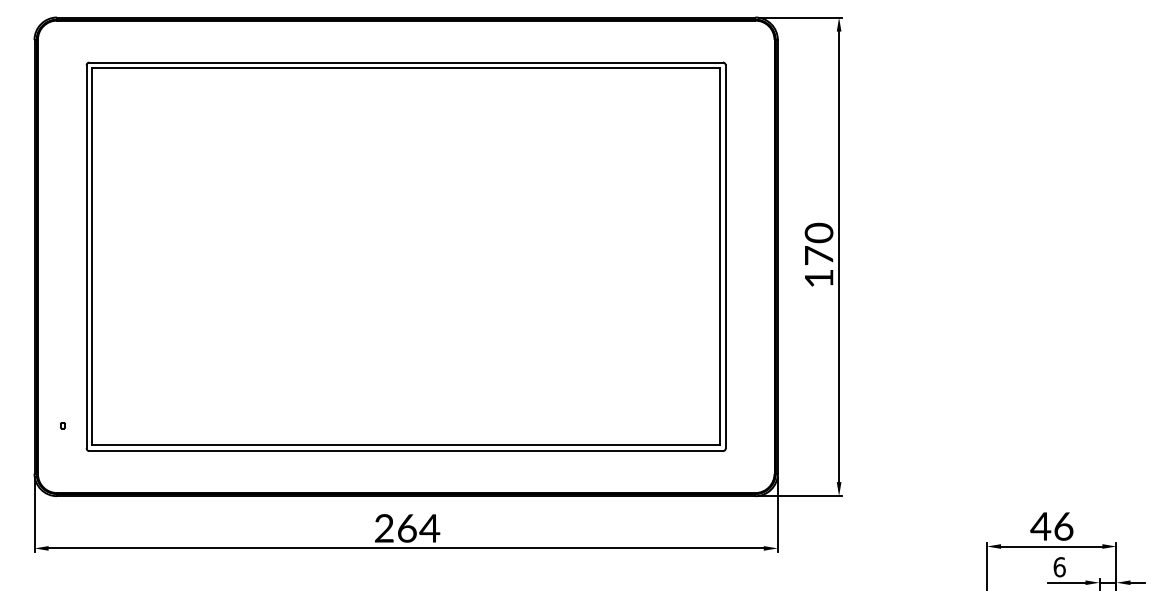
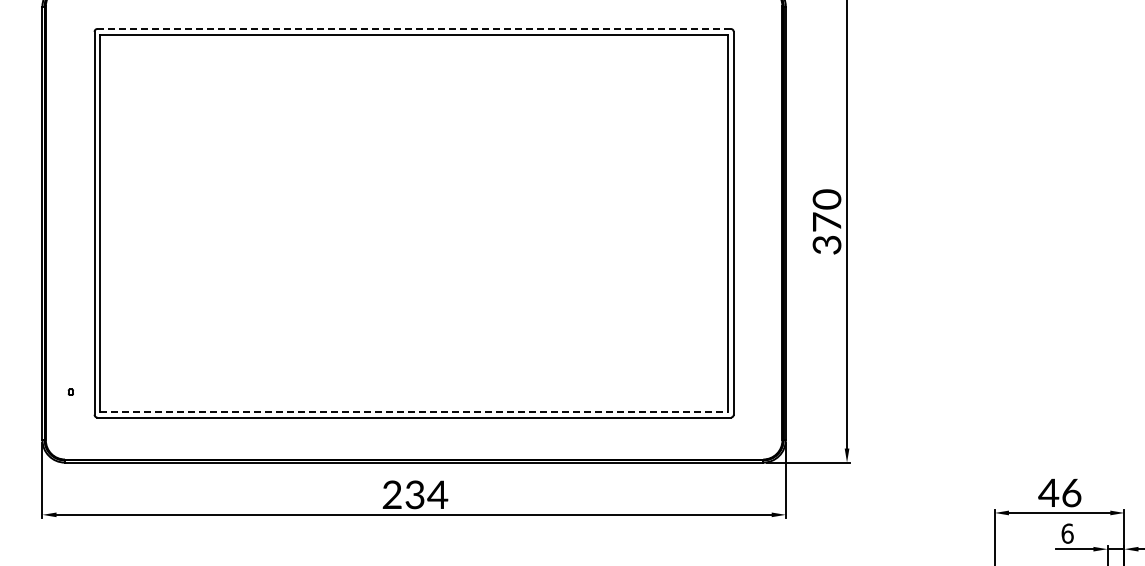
line: (406, 62) -> (414, 28), solid -> dashed
text: (818, 278) -> (826, 244), 170 -> 370
line: (406, 445) -> (414, 411), solid -> dashed
text: (406, 528) -> (414, 494), 264 -> 234

